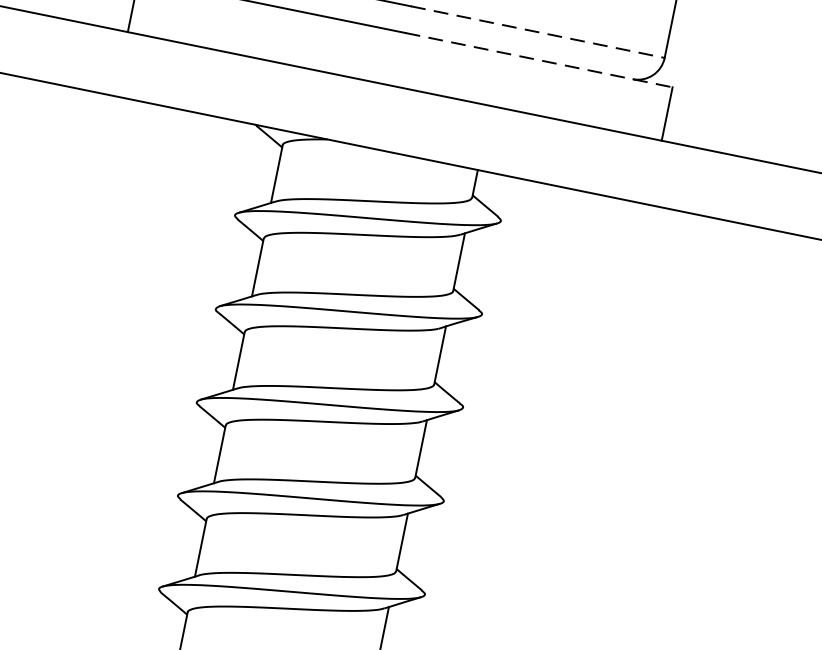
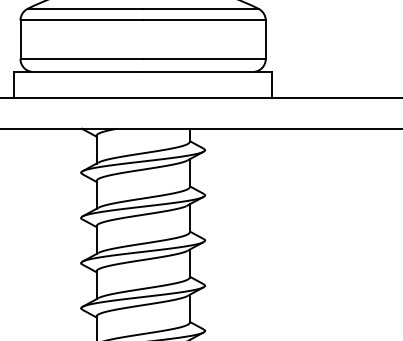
line: (537, 33) -> (204, 59), dashed -> solid
line: (538, 59) -> (207, 71), dashed -> solid

